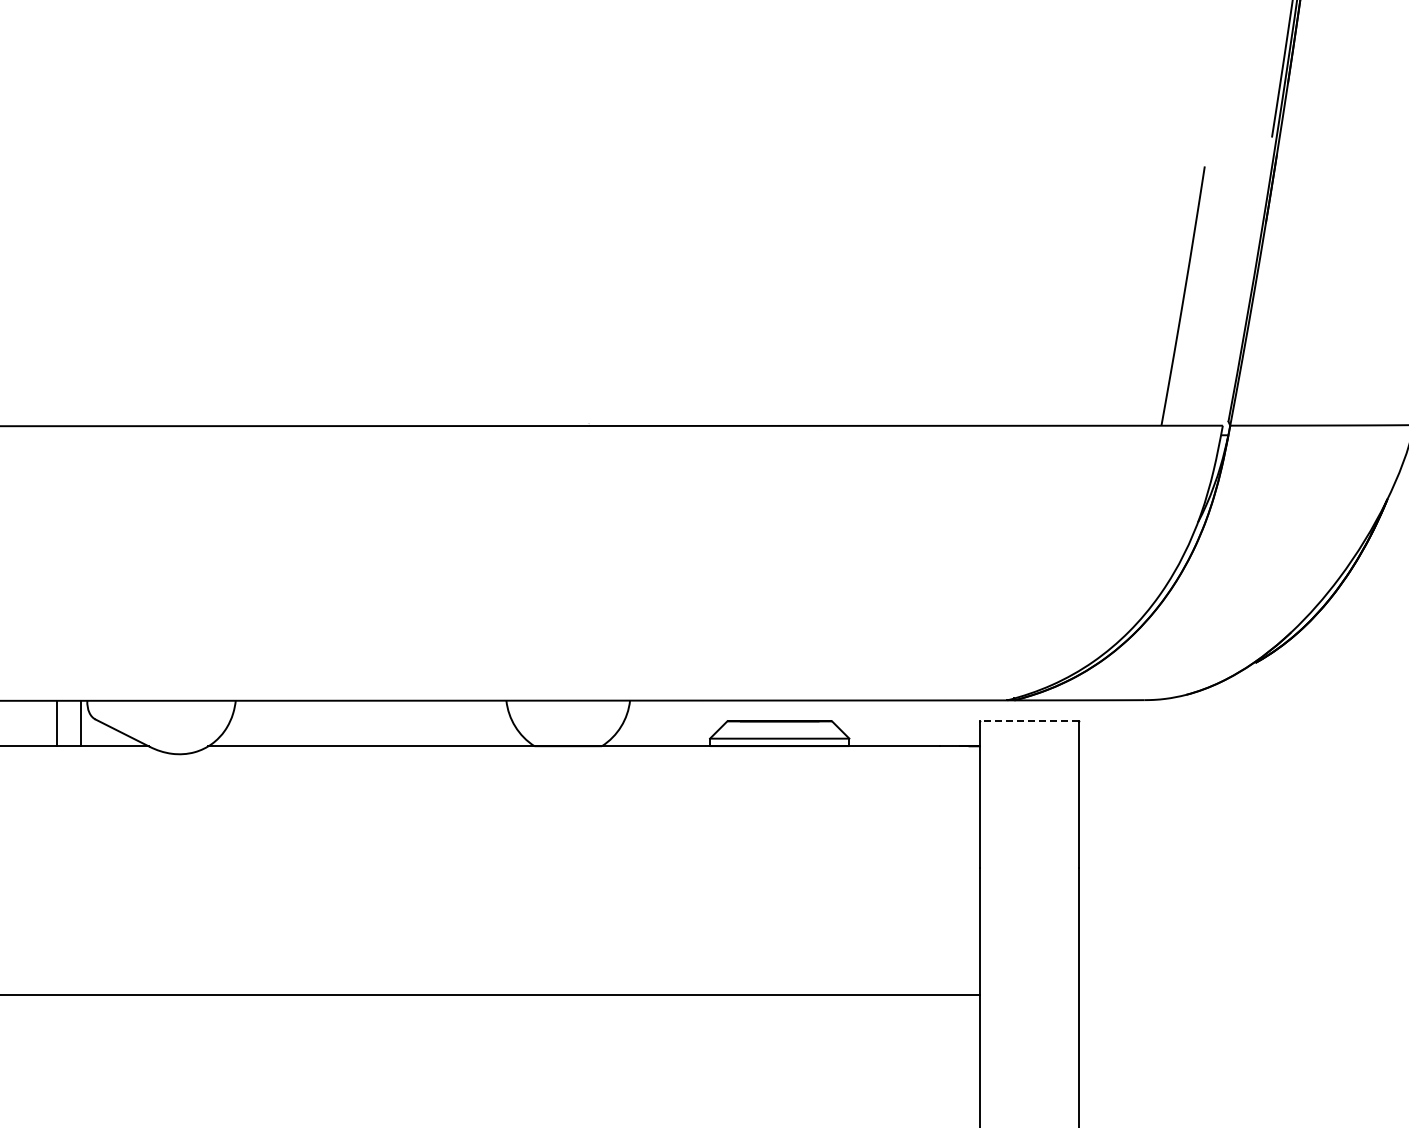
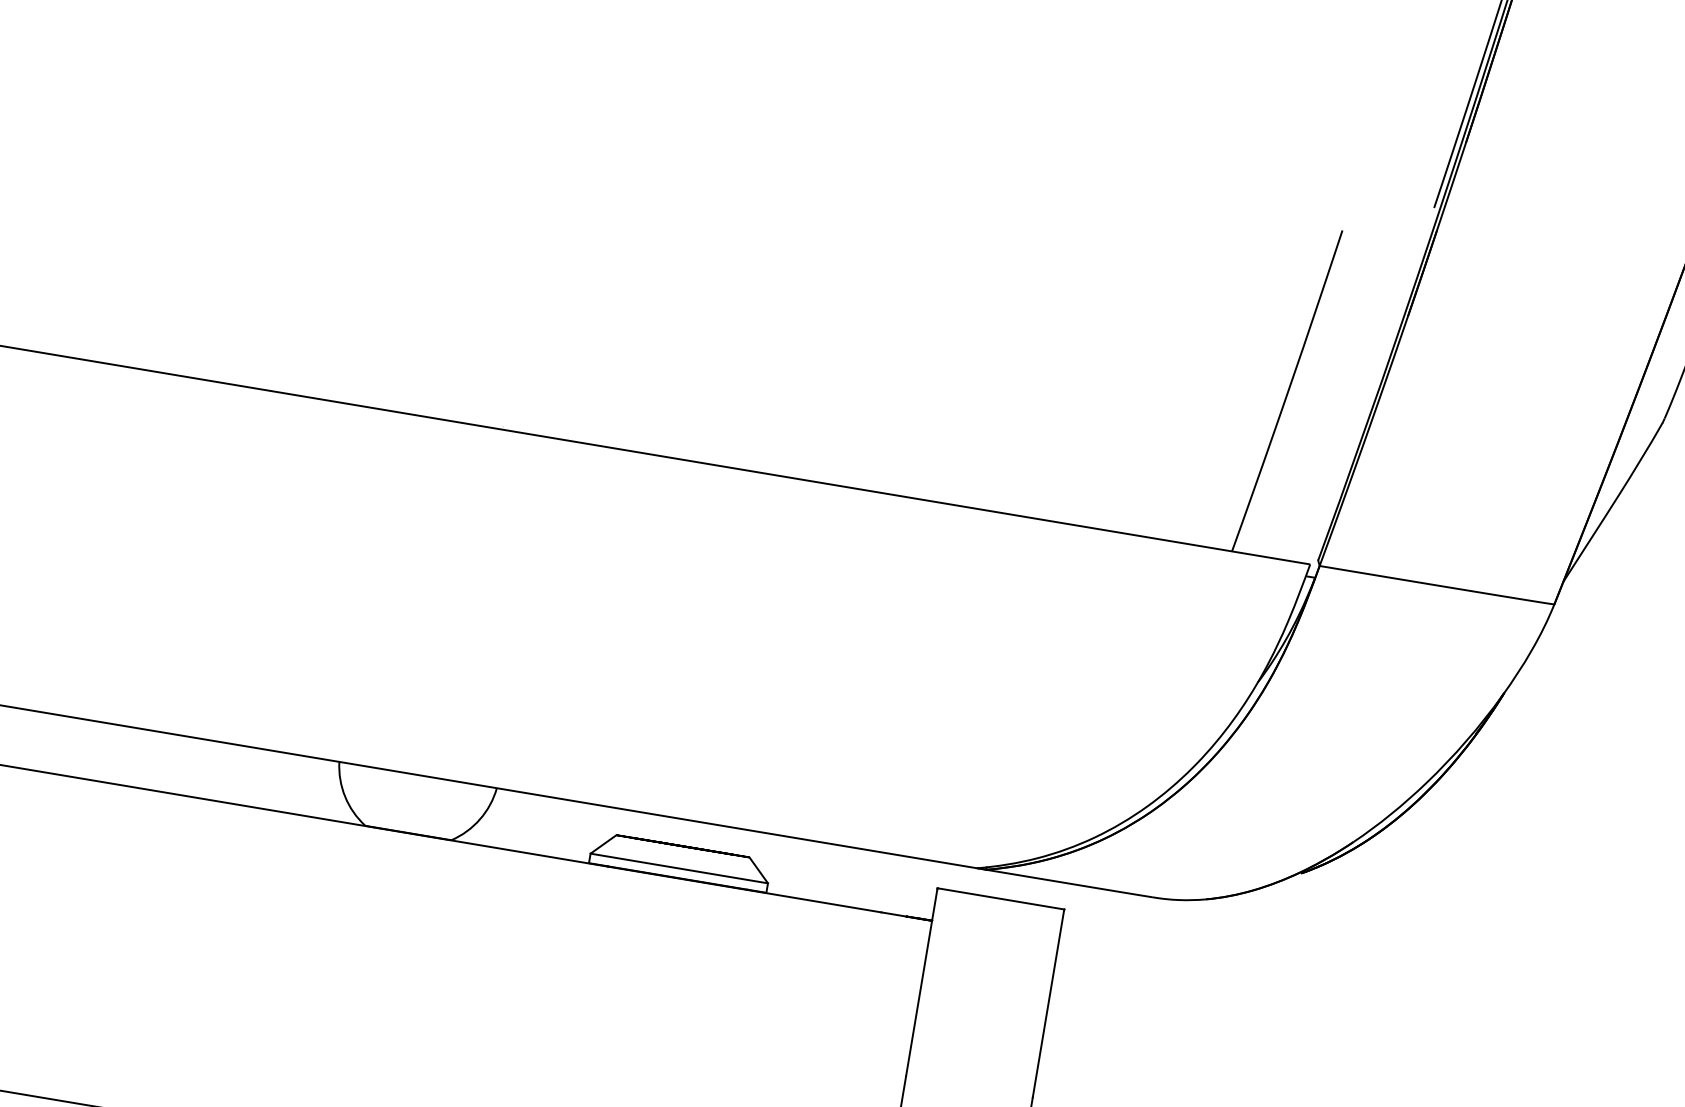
line: (1029, 720) -> (1001, 898), dashed -> solid

